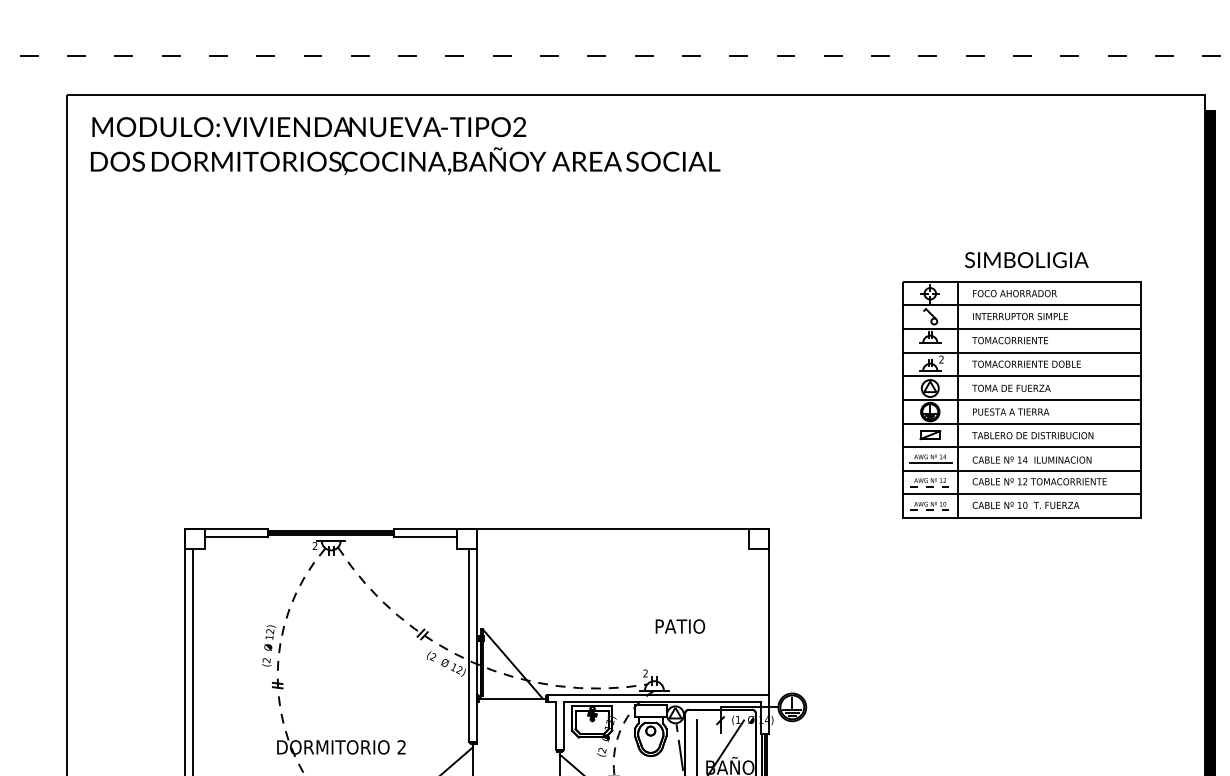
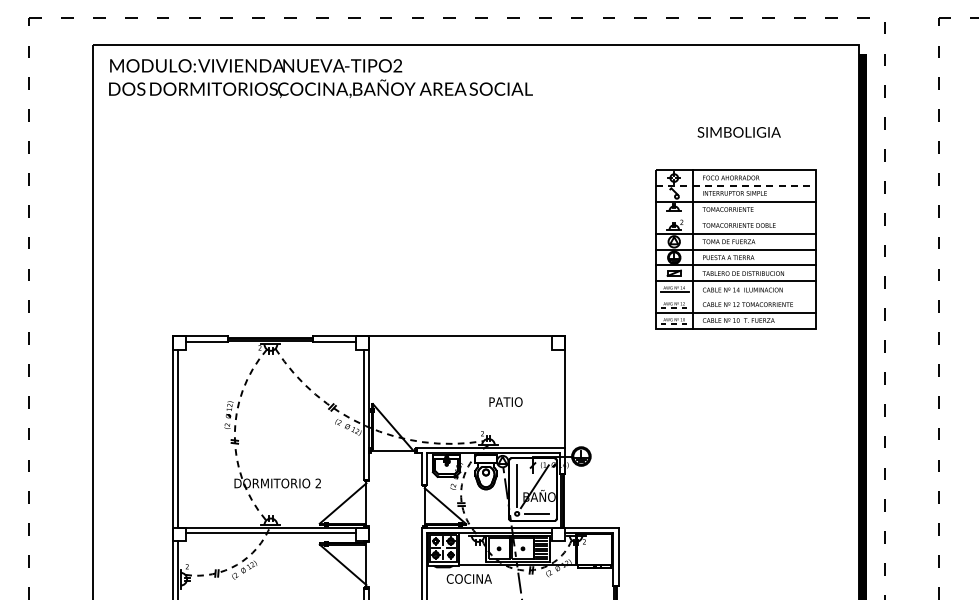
text: (1025, 260) -> (738, 132), moved
line: (1022, 304) -> (736, 185), solid -> dashed
line: (1021, 352) -> (735, 217), removed
line: (1021, 471) -> (735, 297), removed

